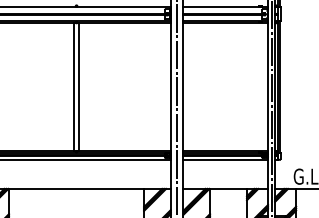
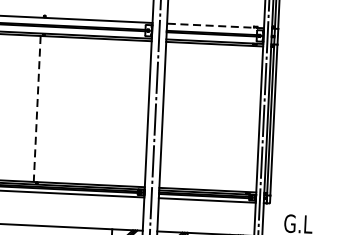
line: (225, 7) -> (215, 25), solid -> dashed
line: (79, 86) -> (43, 108), removed
line: (73, 87) -> (36, 109), solid -> dashed

